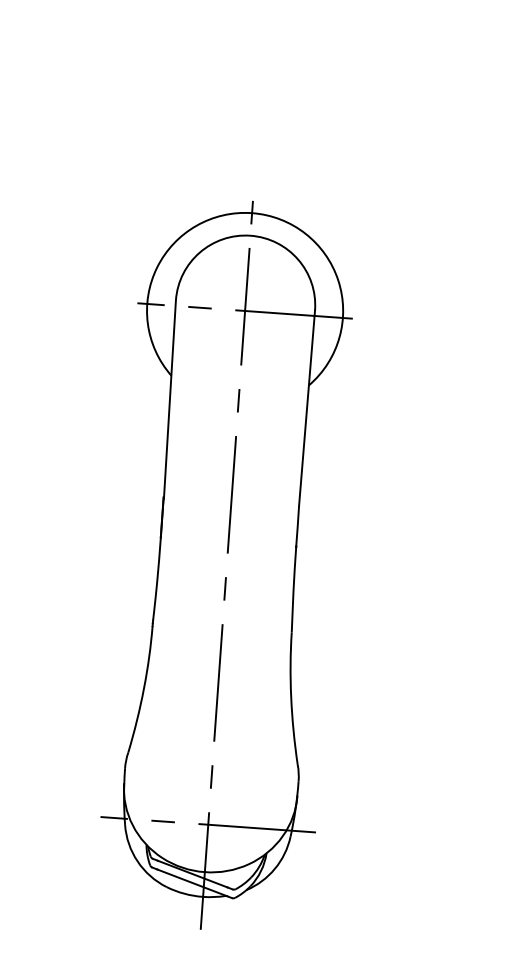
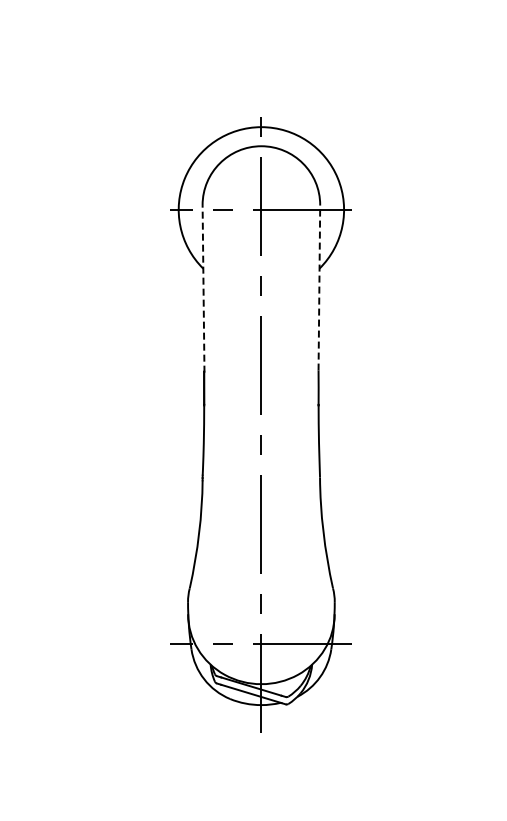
line: (169, 399) -> (203, 288), solid -> dashed
line: (307, 407) -> (319, 287), solid -> dashed

